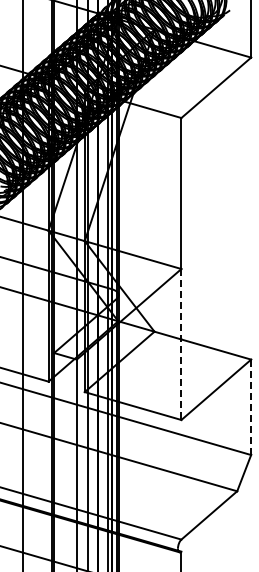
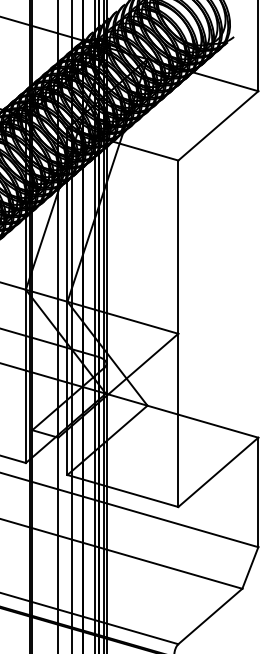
line: (181, 345) -> (178, 421), dashed -> solid
line: (251, 407) -> (258, 492), dashed -> solid

